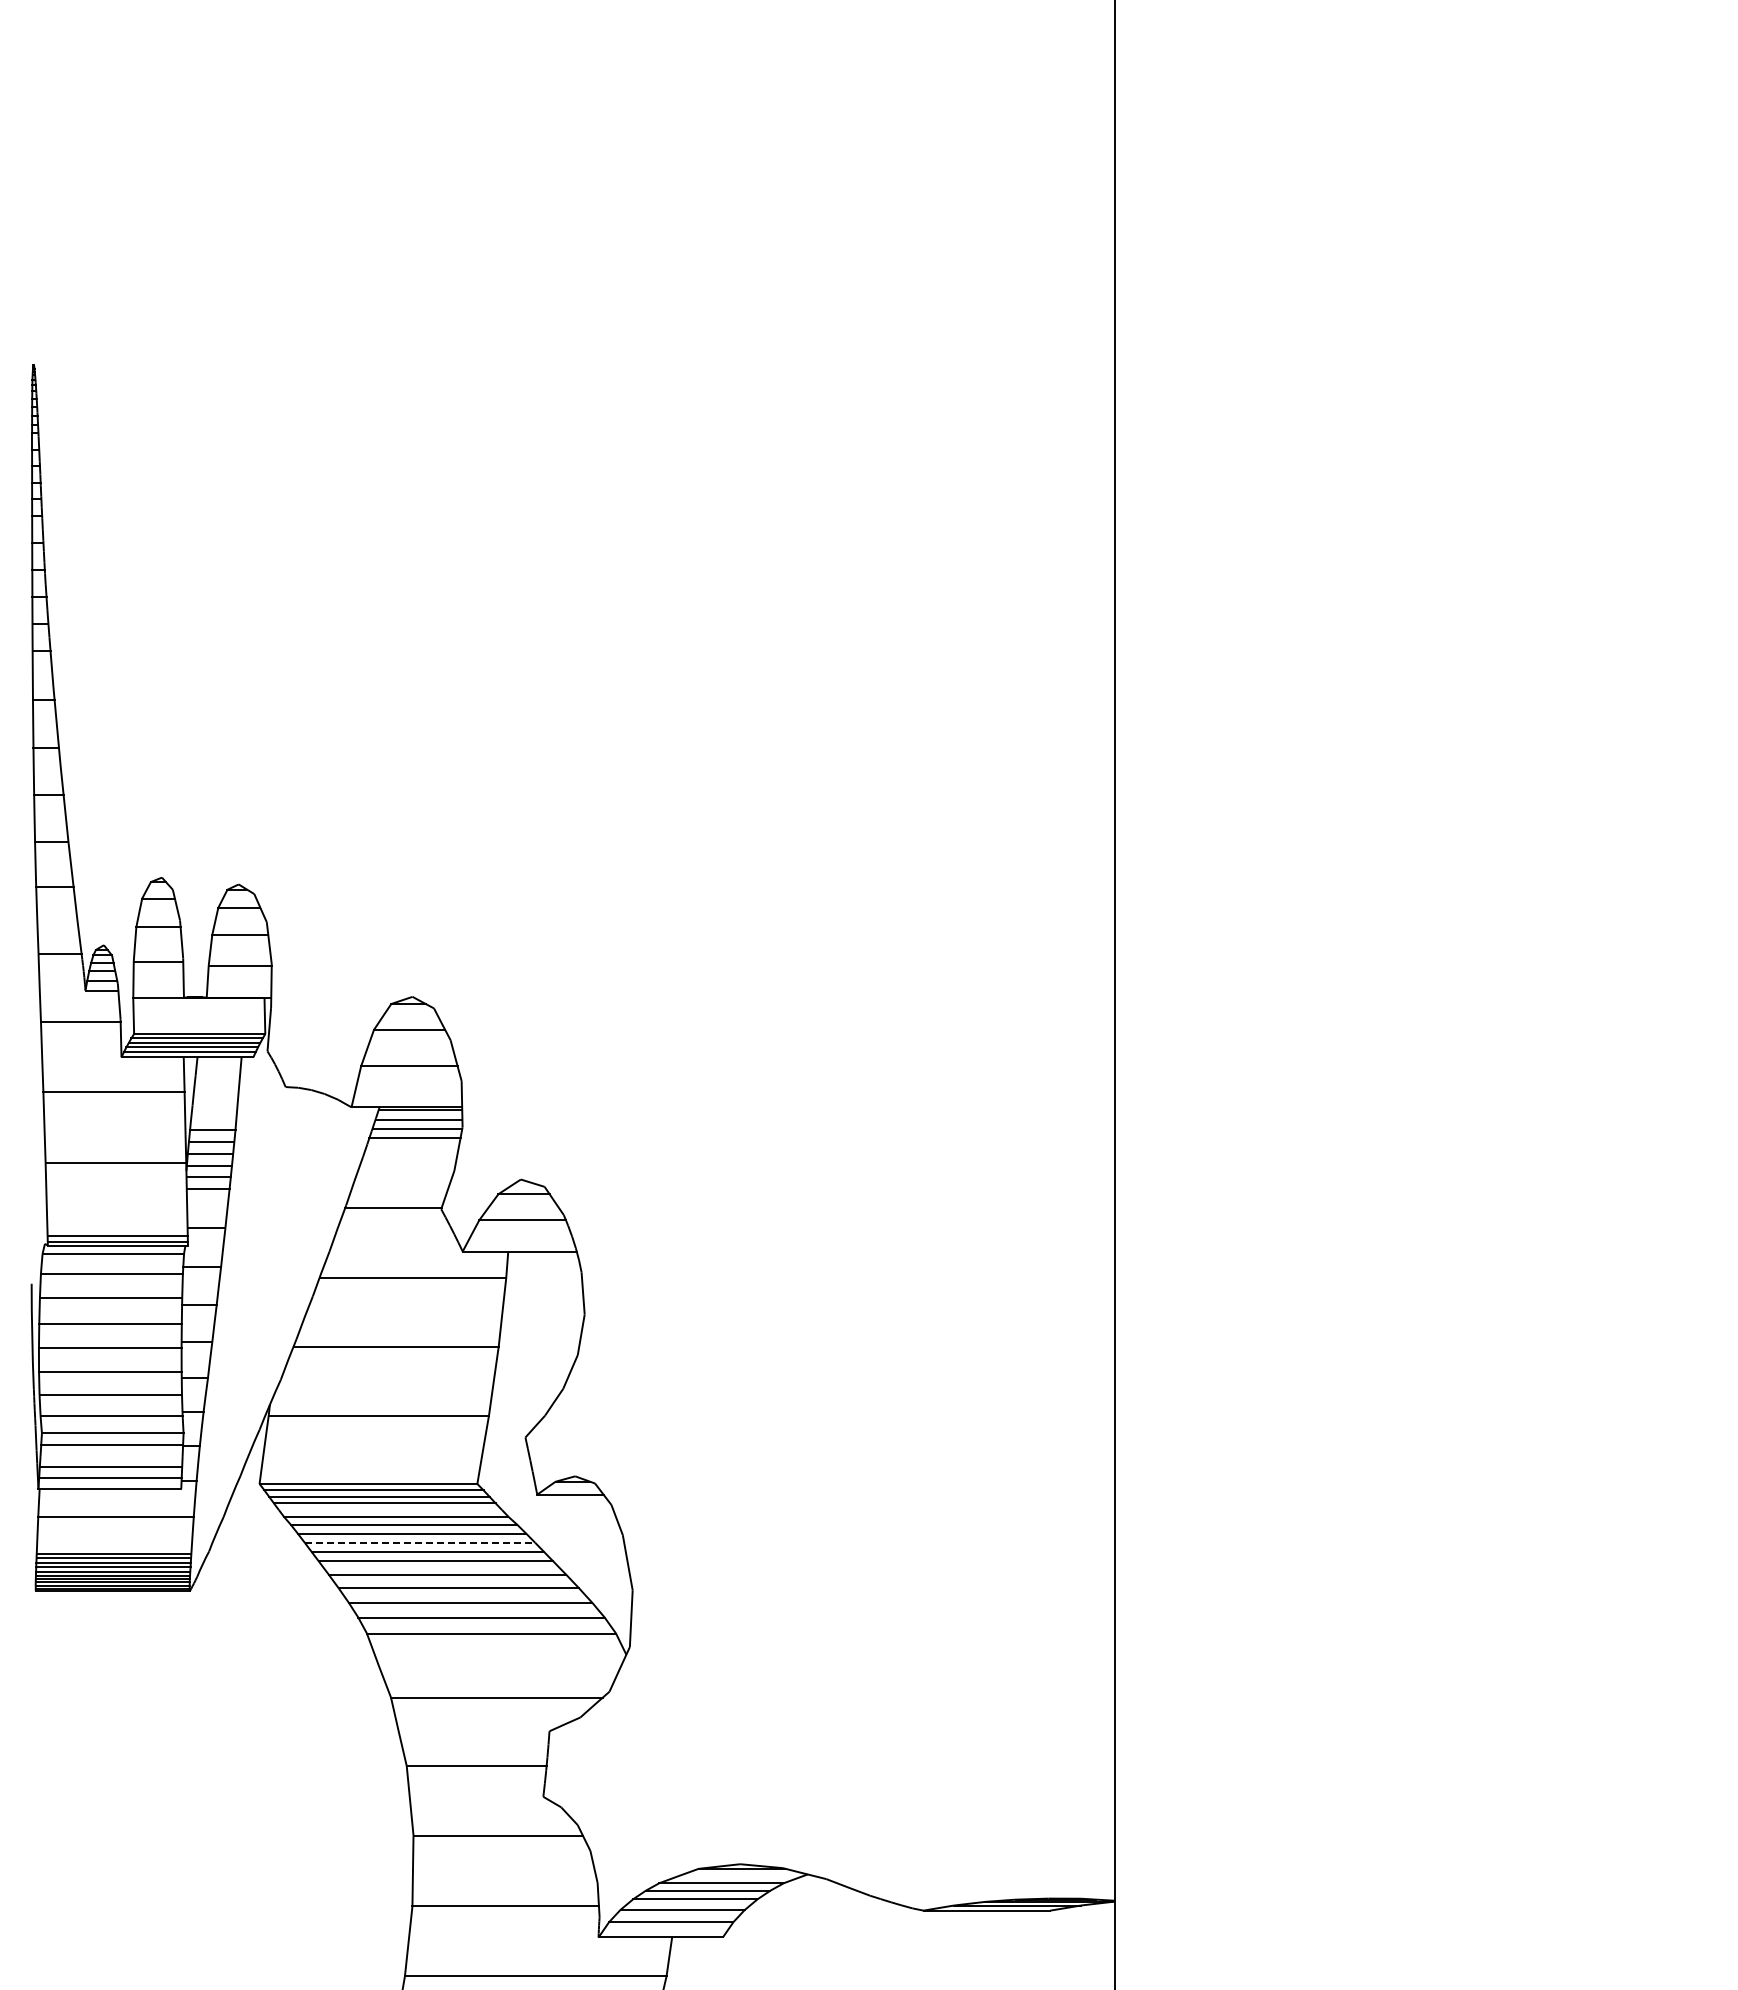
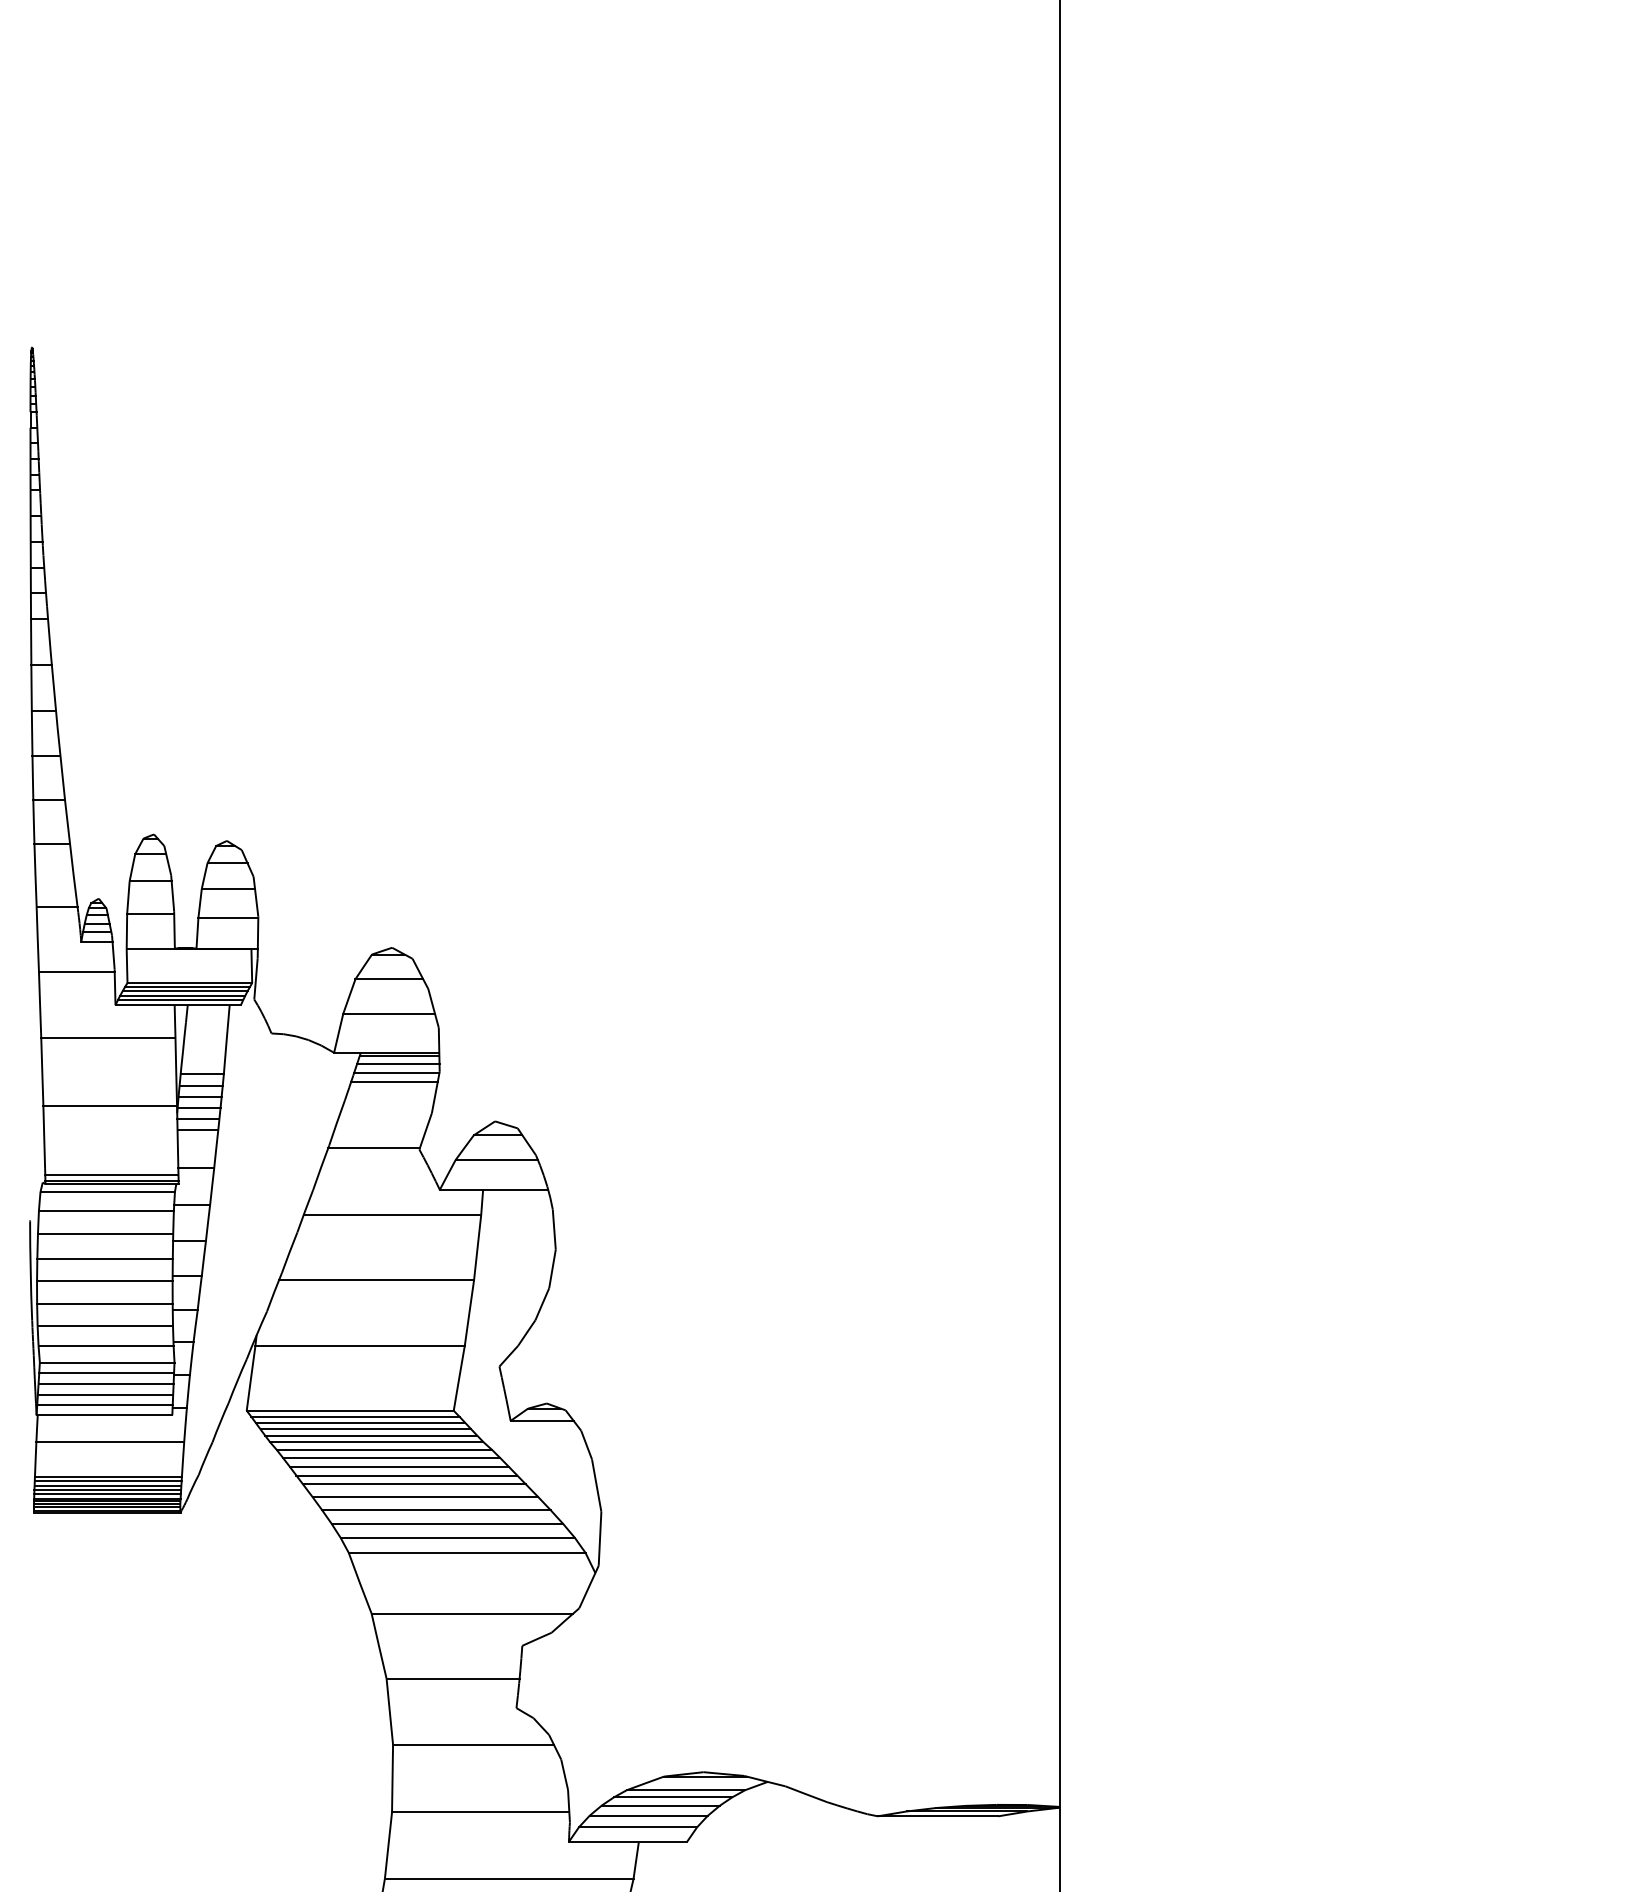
line: (111, 1456) -> (105, 1384), added
line: (390, 1510) -> (371, 1435), added
line: (420, 1542) -> (399, 1466), dashed -> solid

